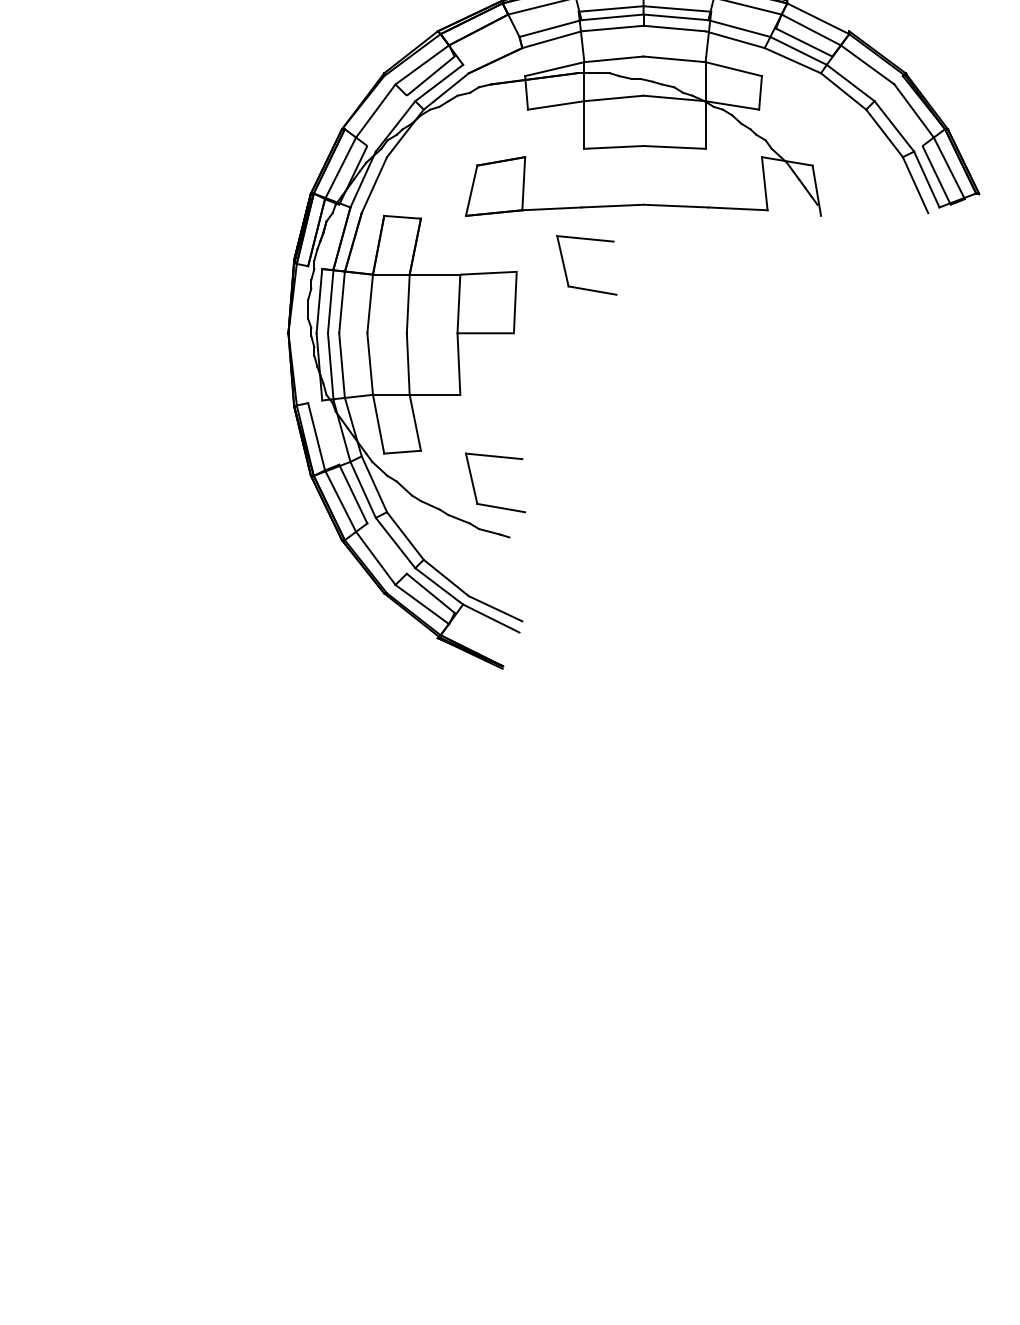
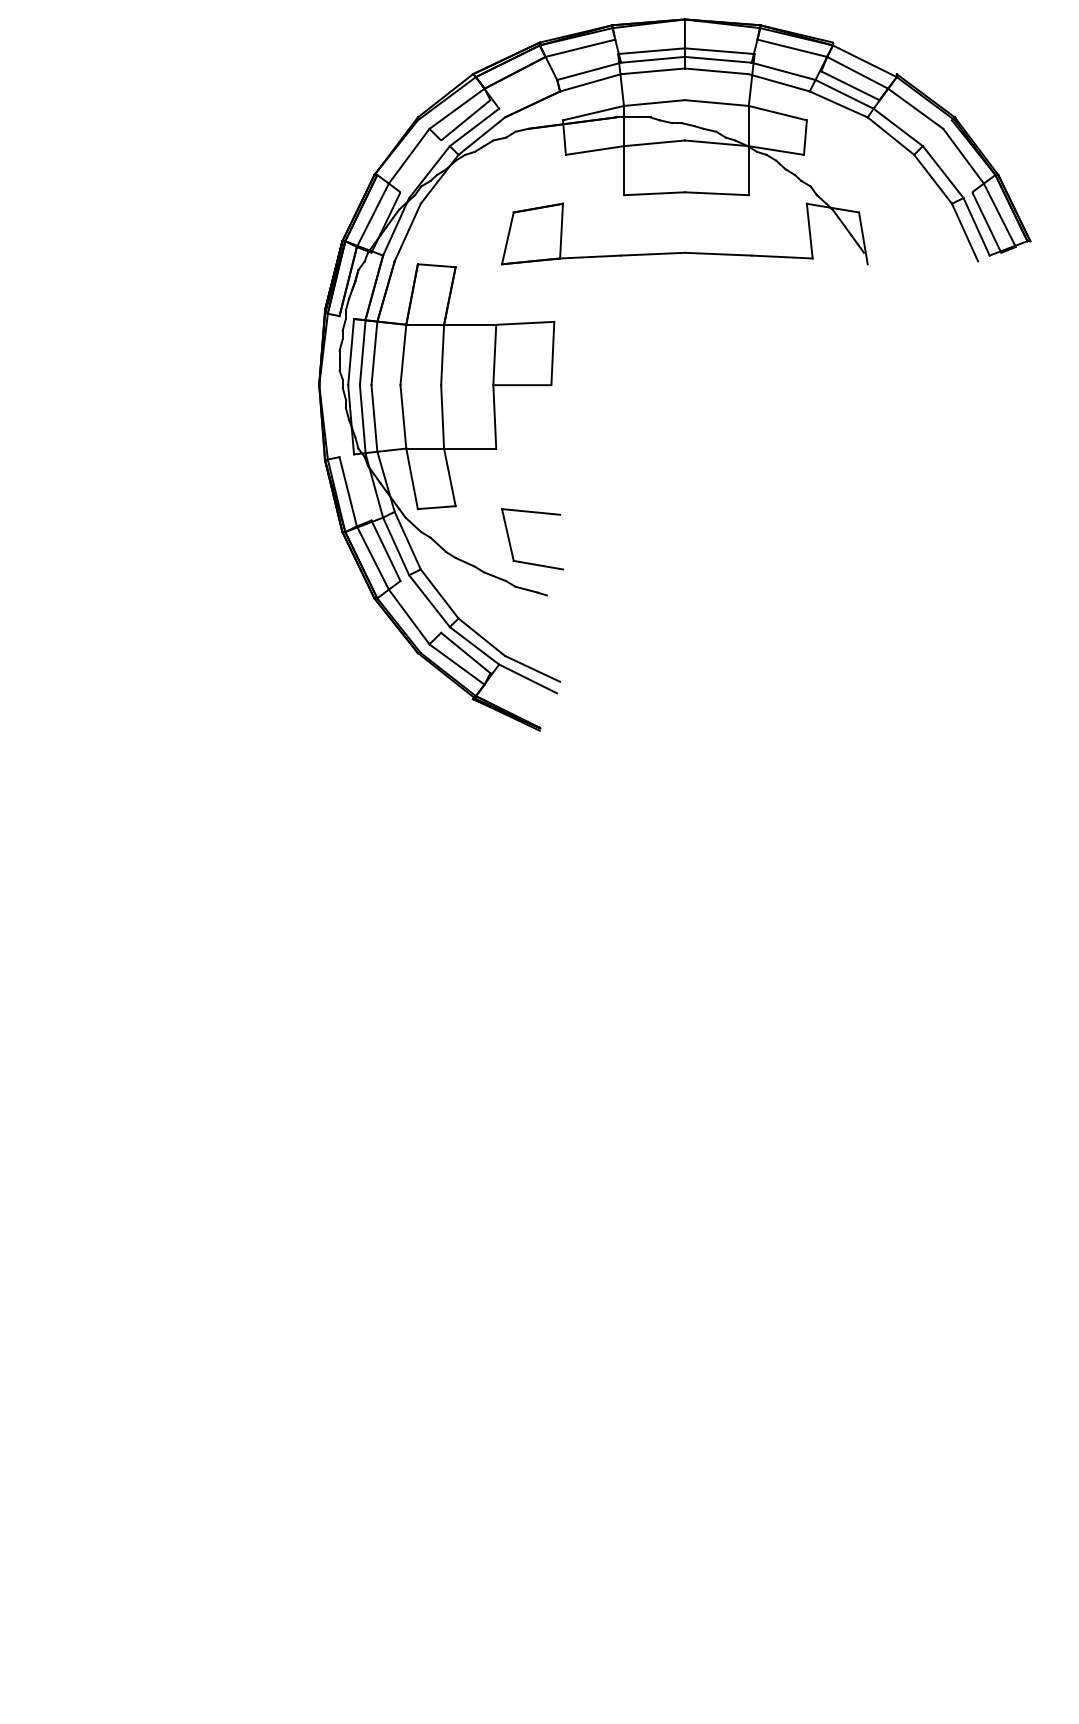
part: (566, 271) -> (605, 321), removed

